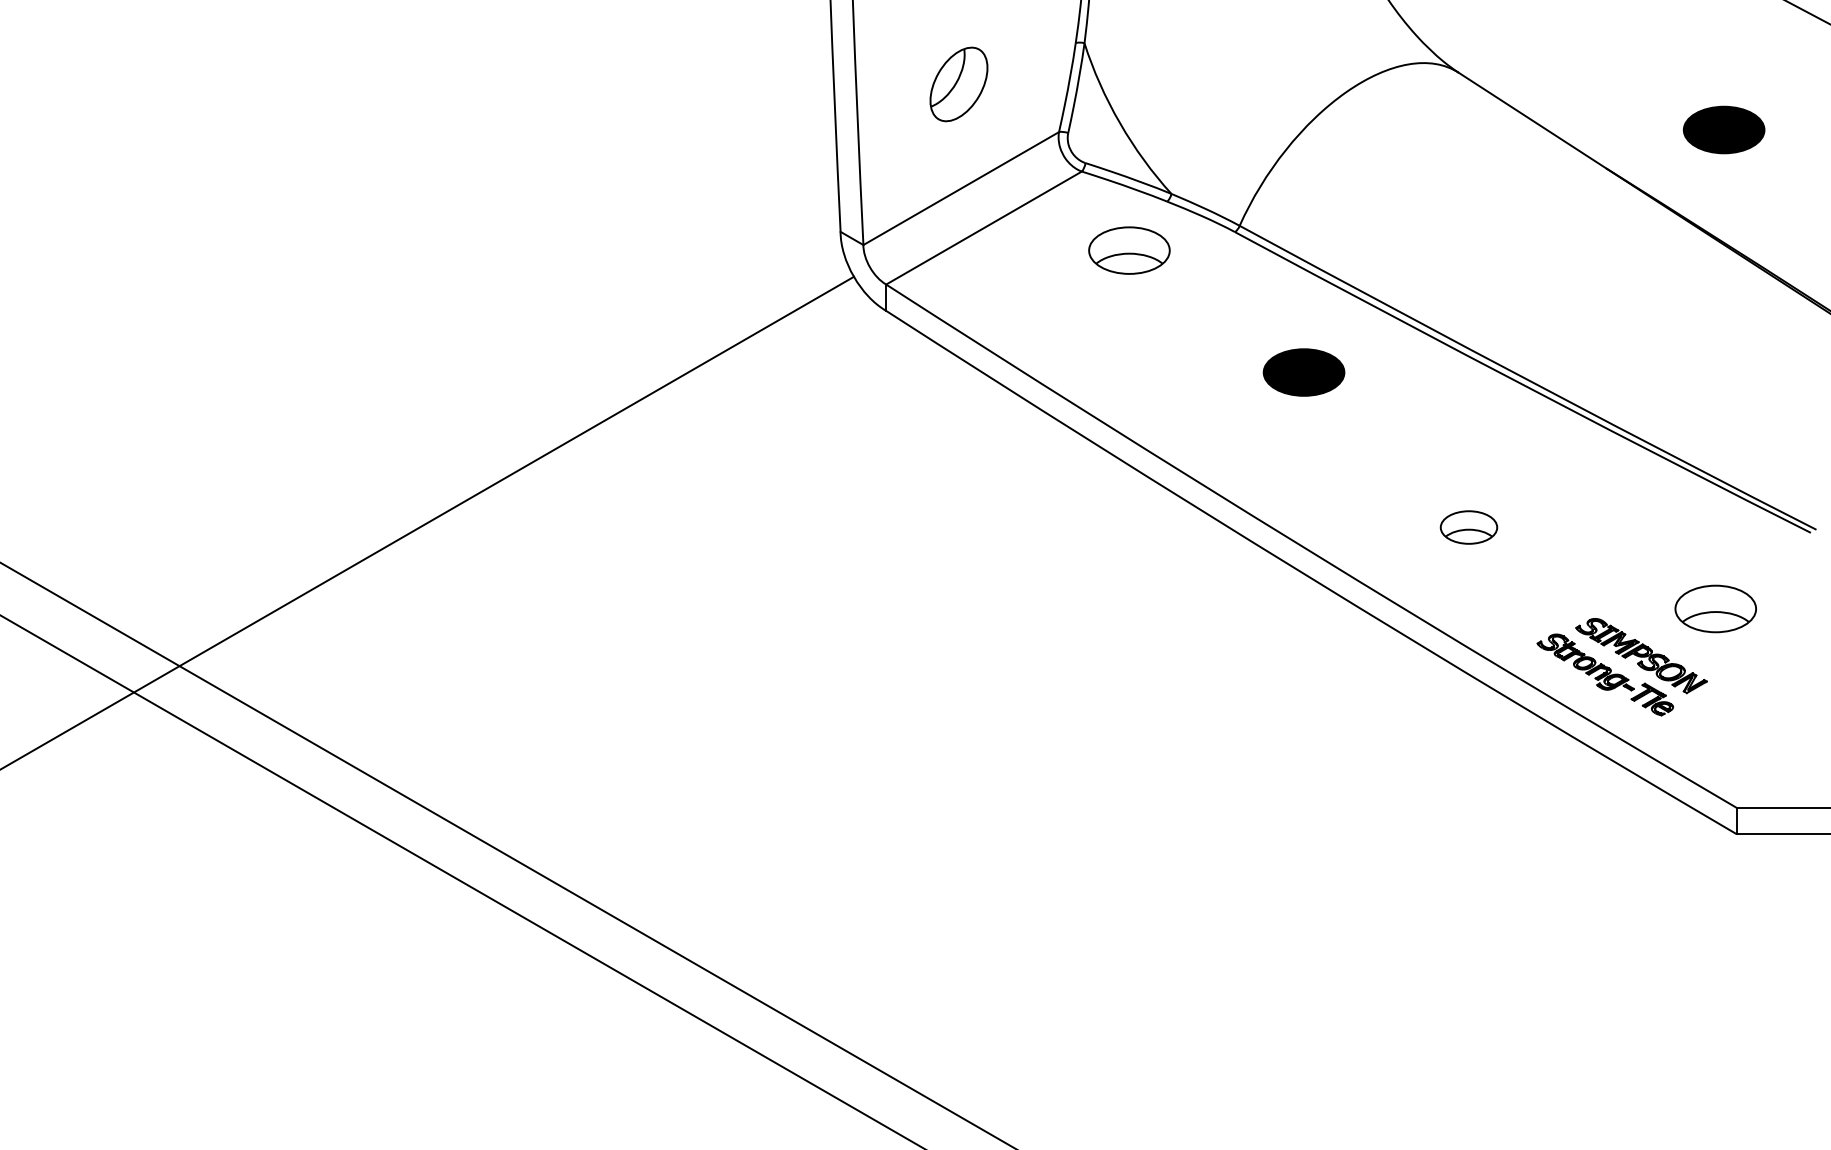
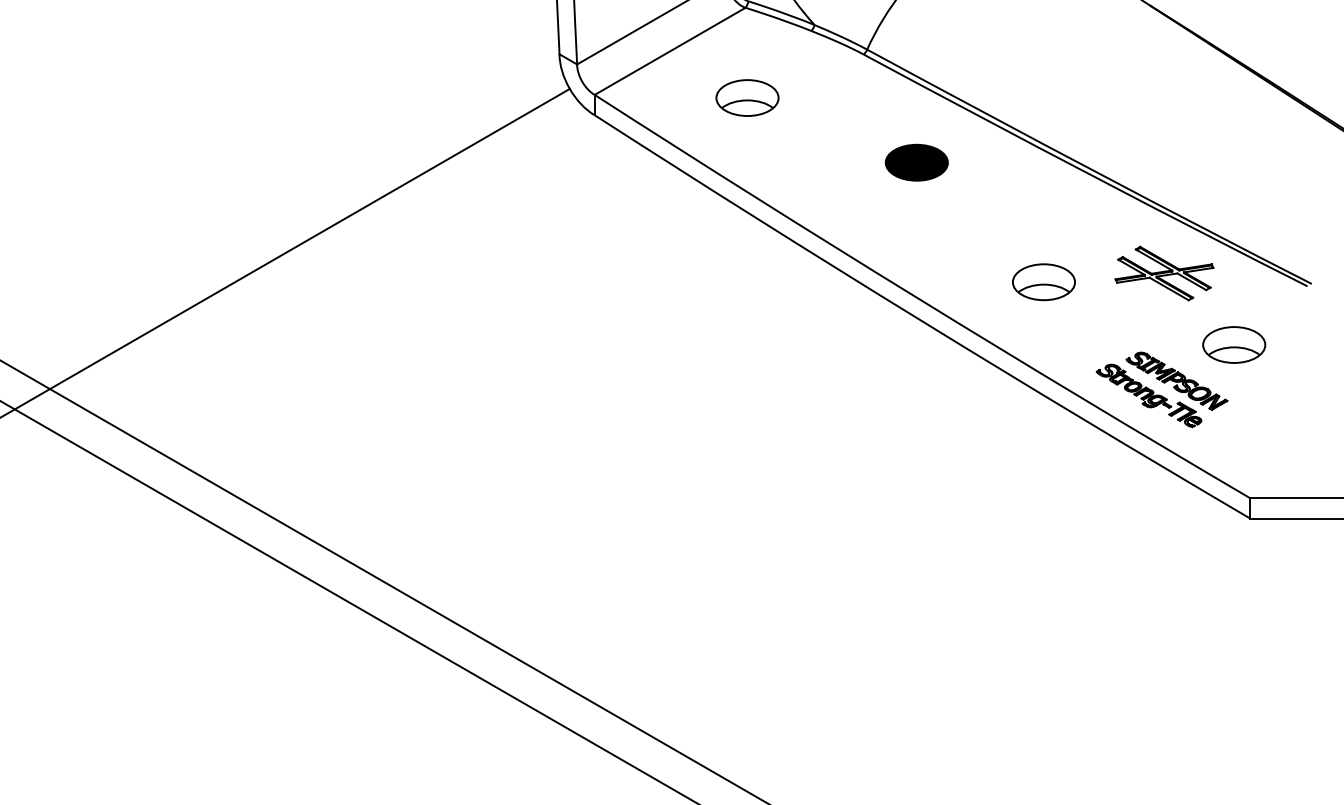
part: (1129, 250) -> (747, 97), moved
part: (1624, 515) -> (1163, 272), added
part: (1468, 527) -> (1043, 282), size x1.43

